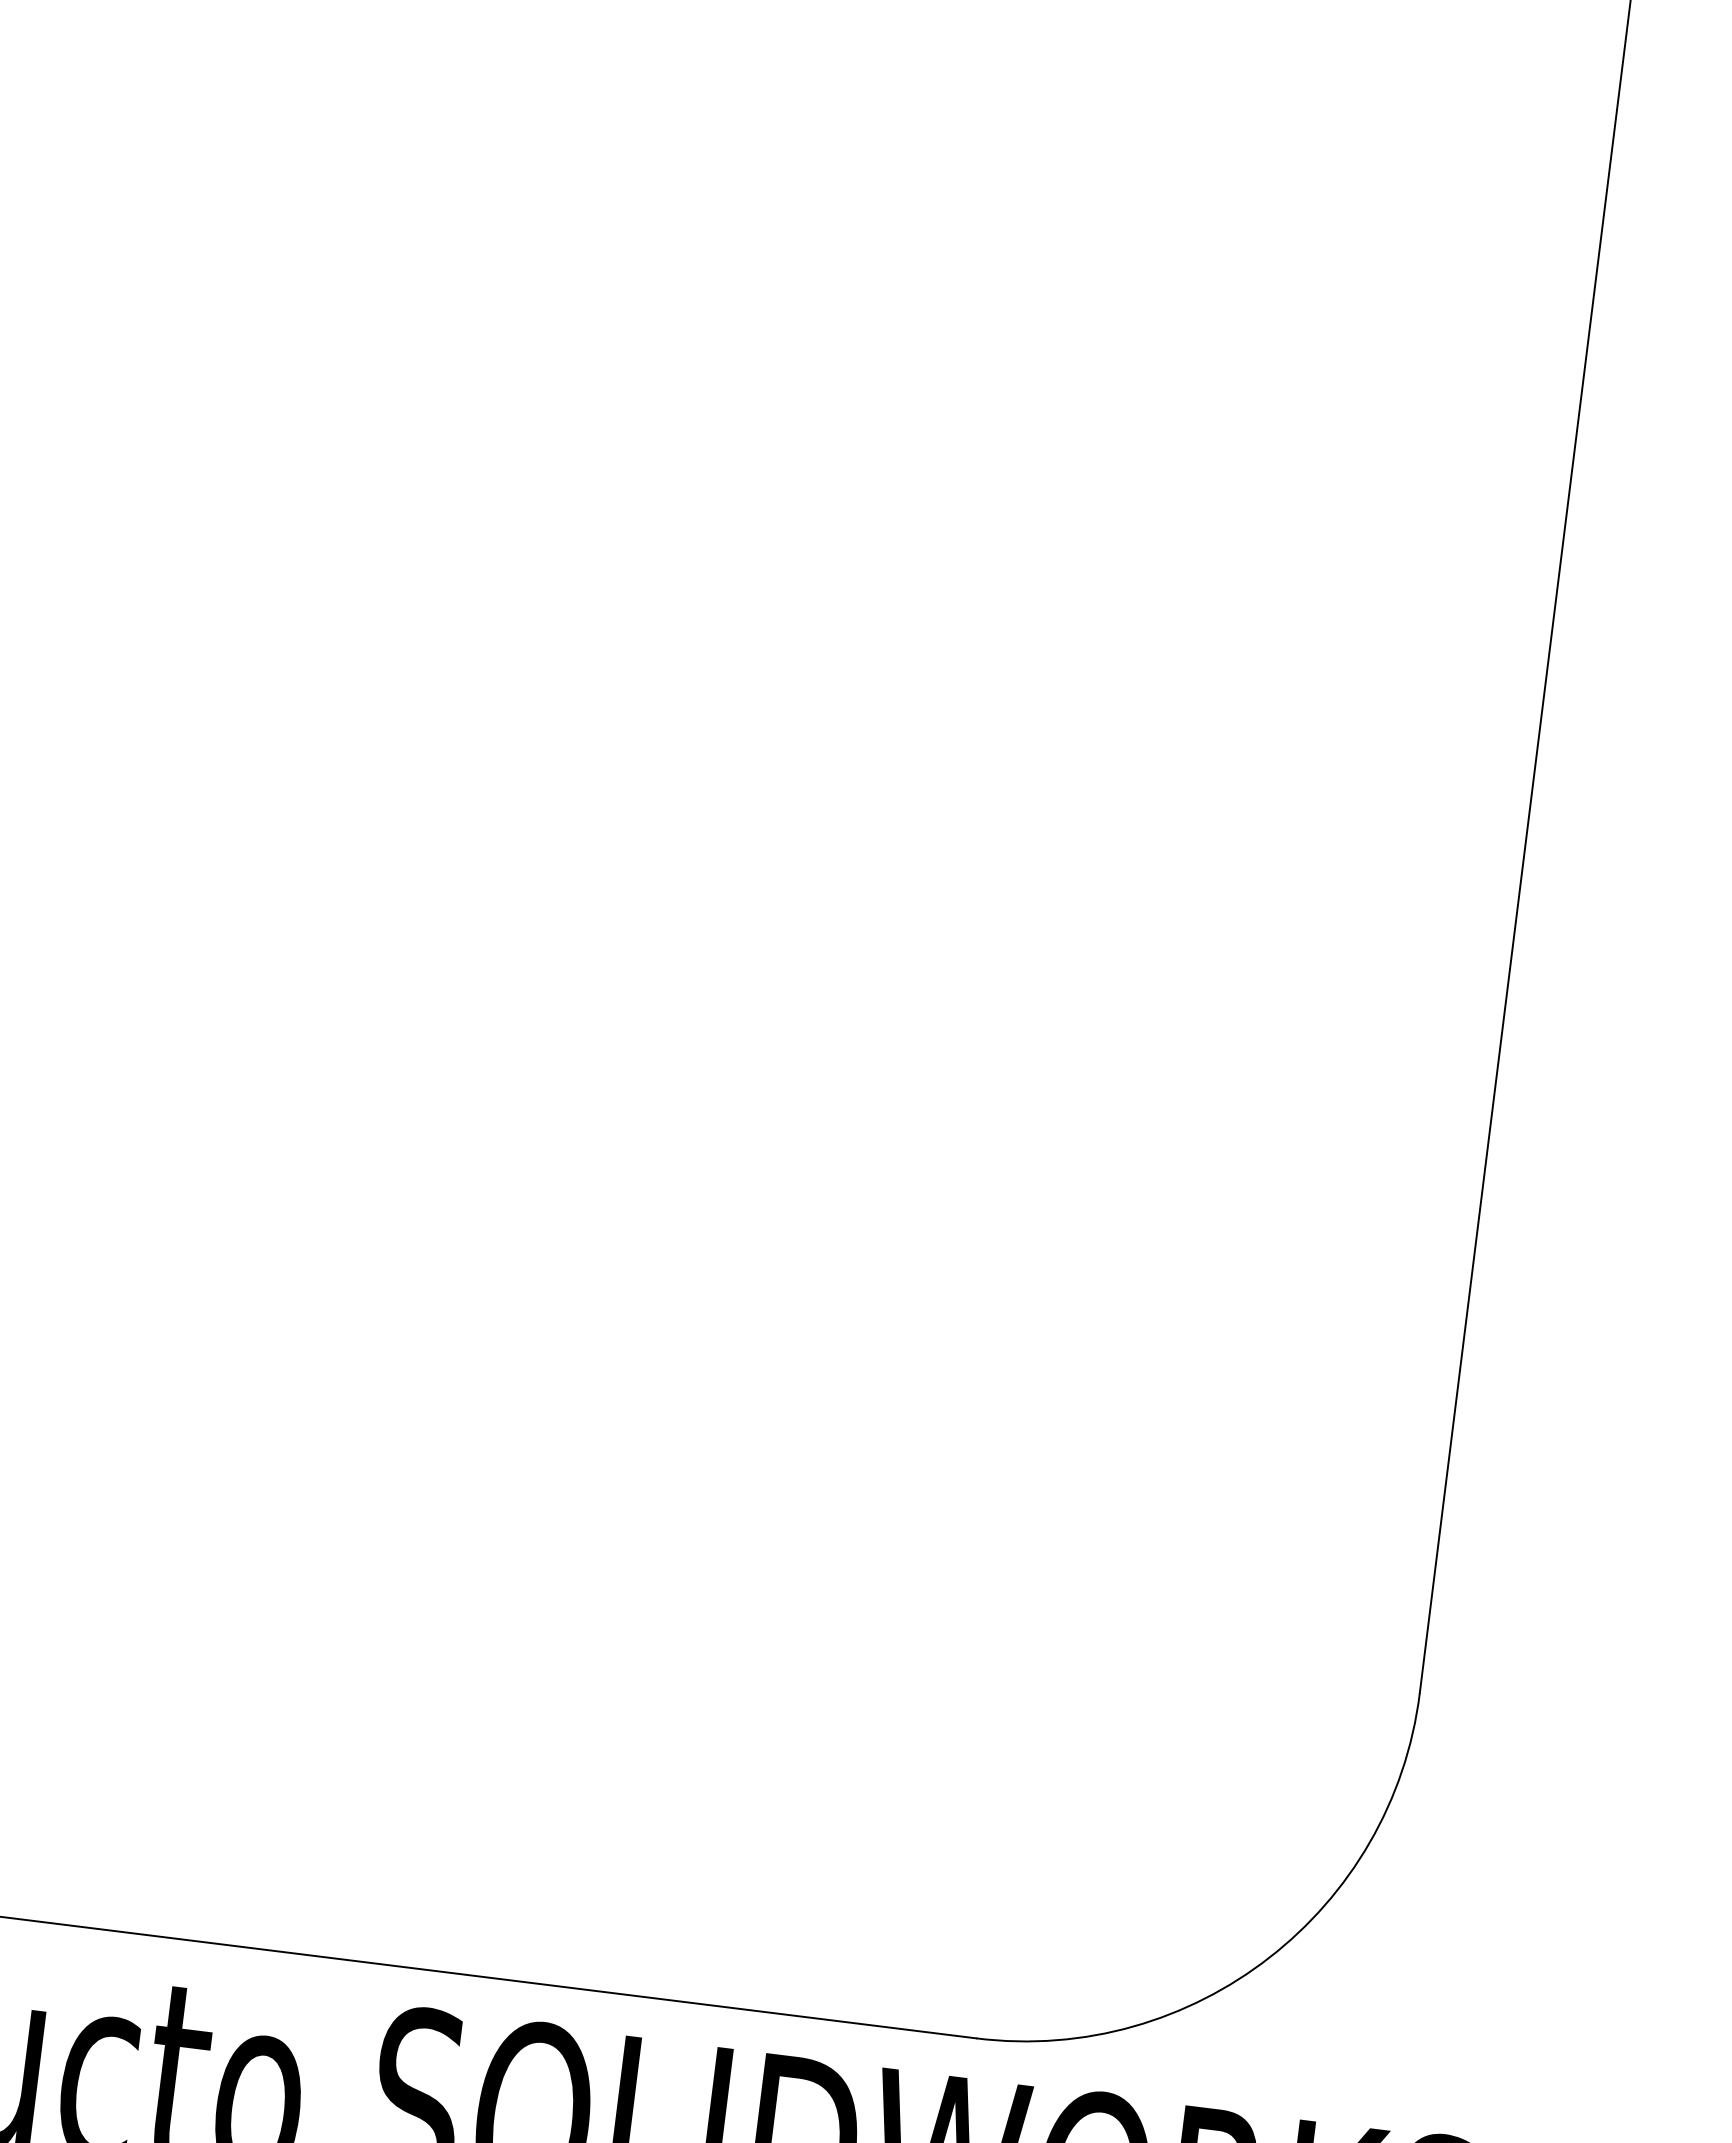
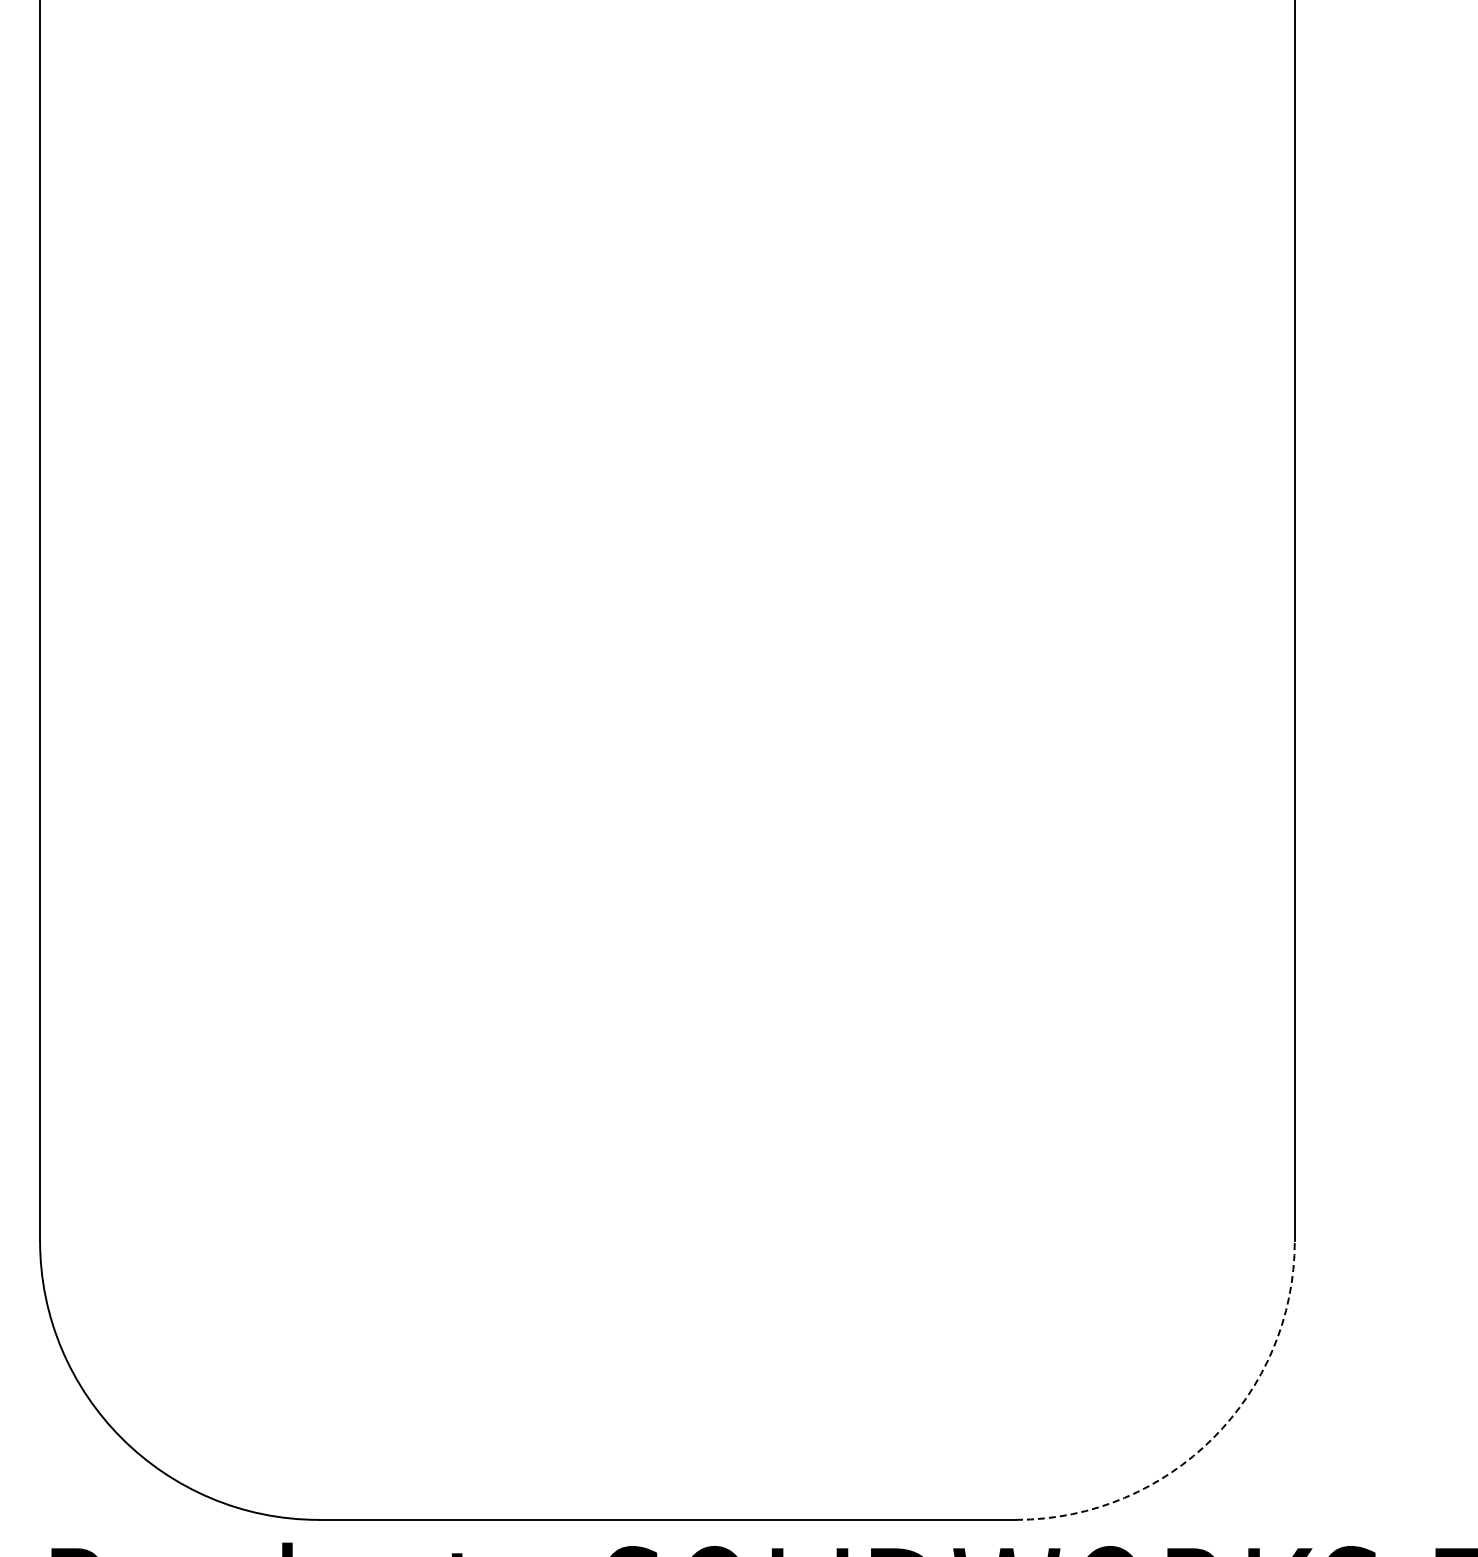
arc: (1270, 1958) -> (1213, 1438), solid -> dashed

